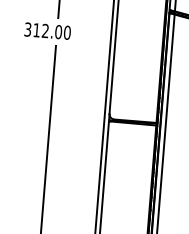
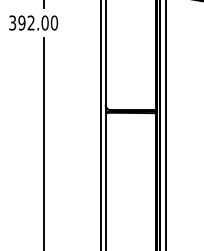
text: (36, 29) -> (21, 22), 312.00 -> 392.00

